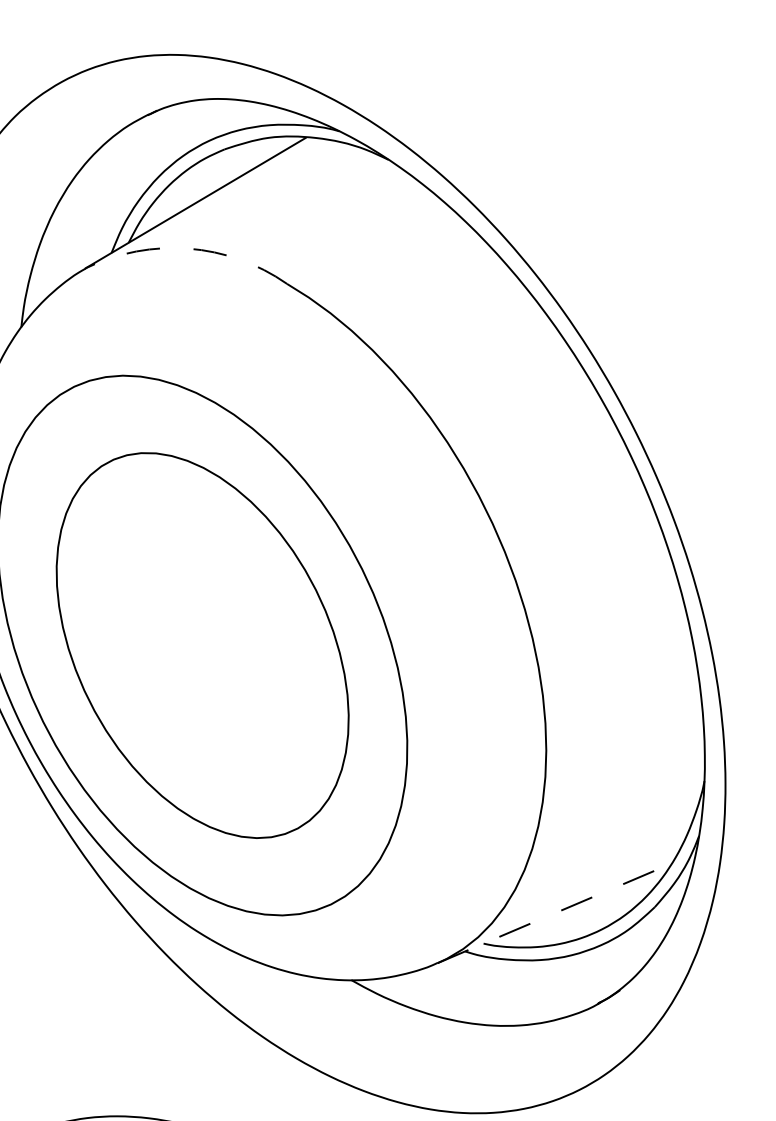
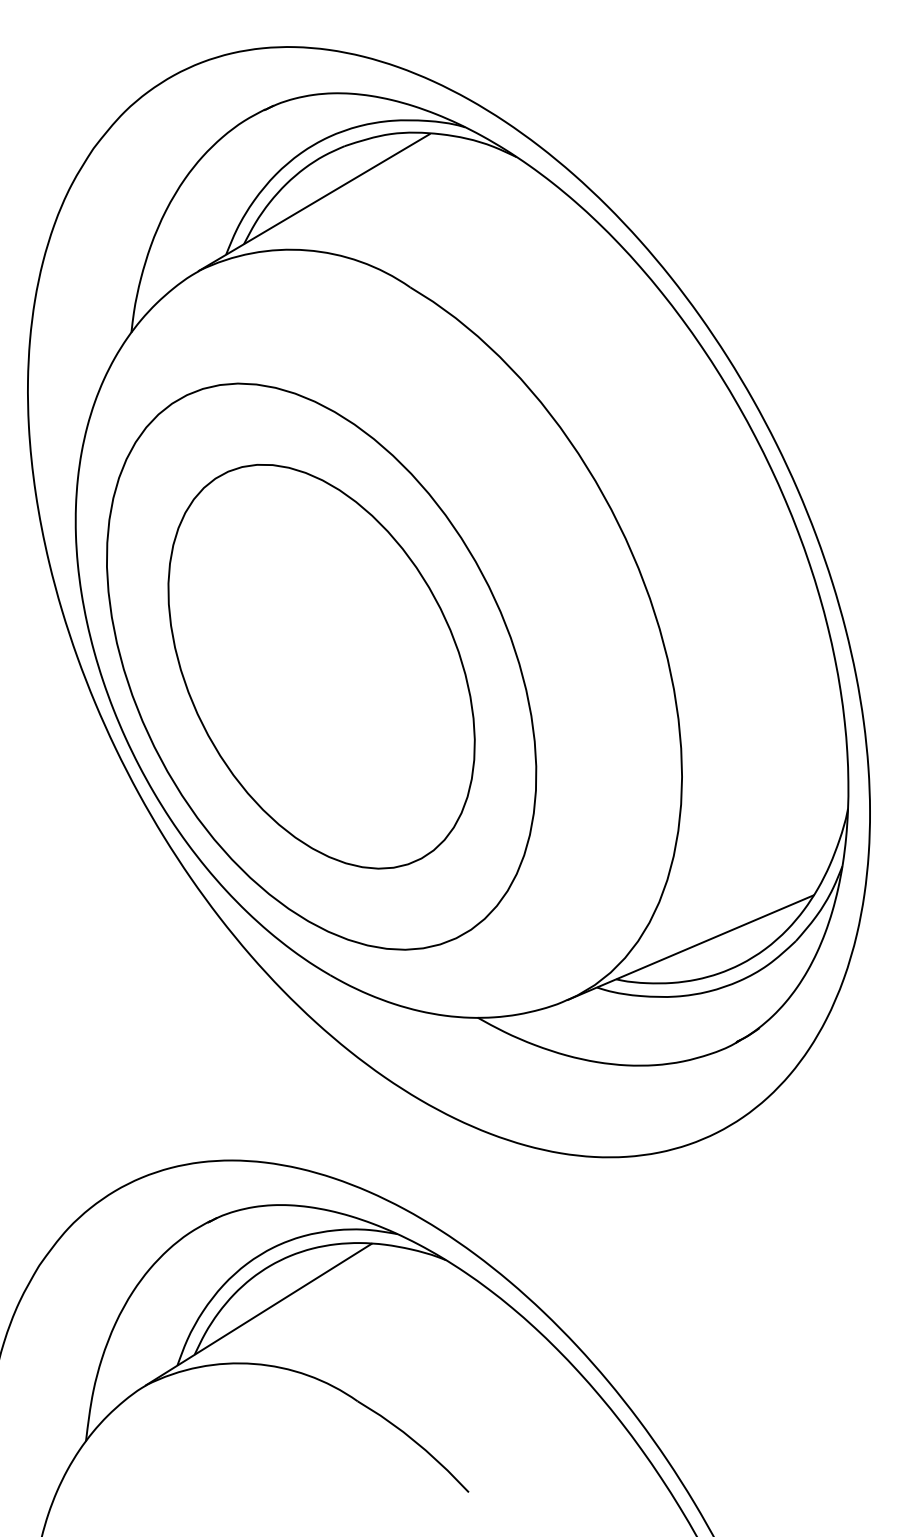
arc: (188, 248) -> (306, 250), dashed -> solid
line: (554, 913) -> (690, 947), dashed -> solid

